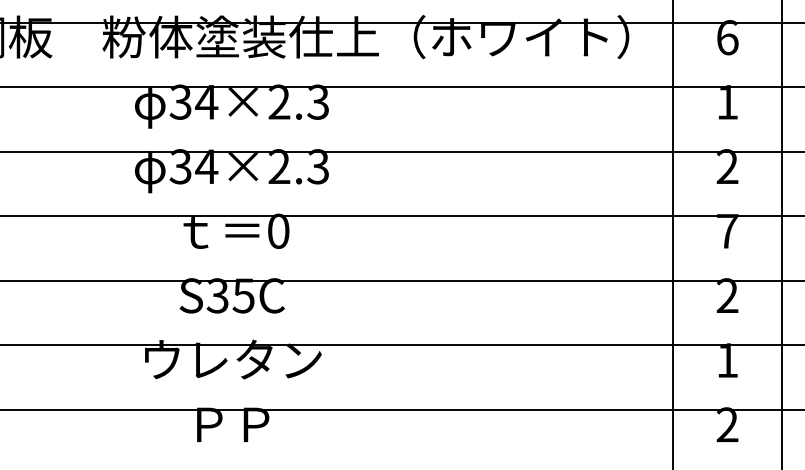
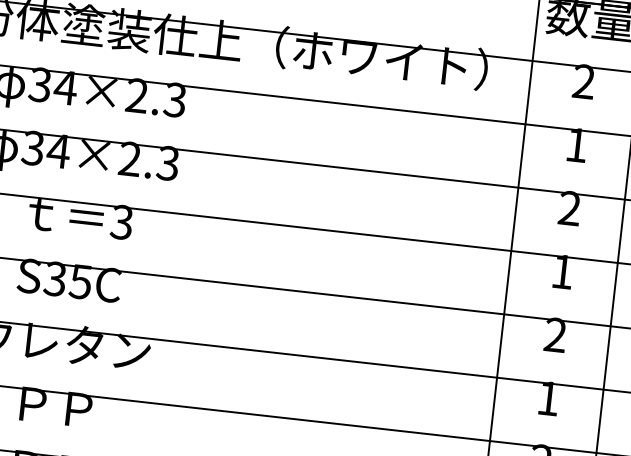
text: (727, 37) -> (583, 81), 6 -> 2
text: (278, 230) -> (122, 221), 0 -> 3
text: (727, 231) -> (562, 271), 7 -> 1

